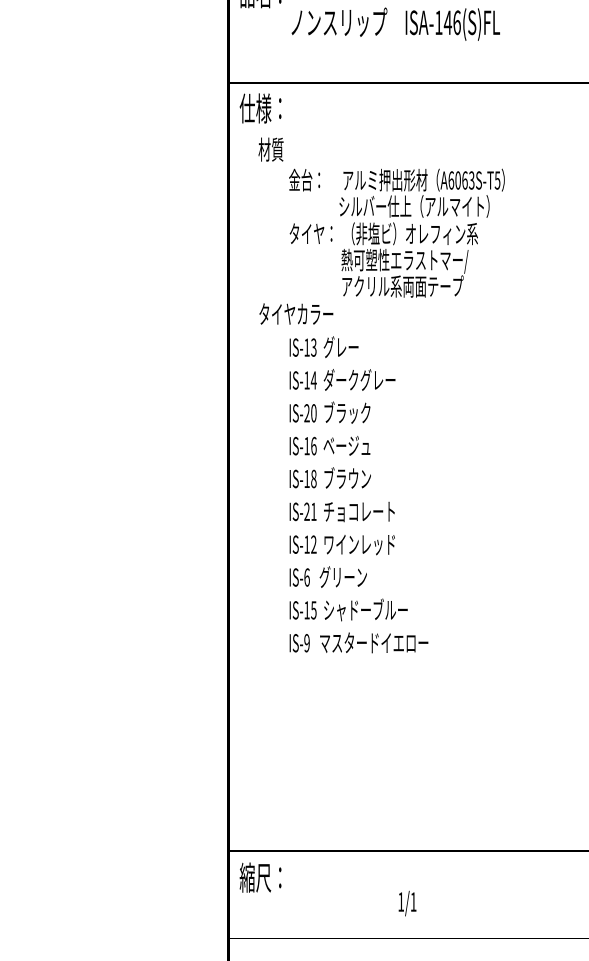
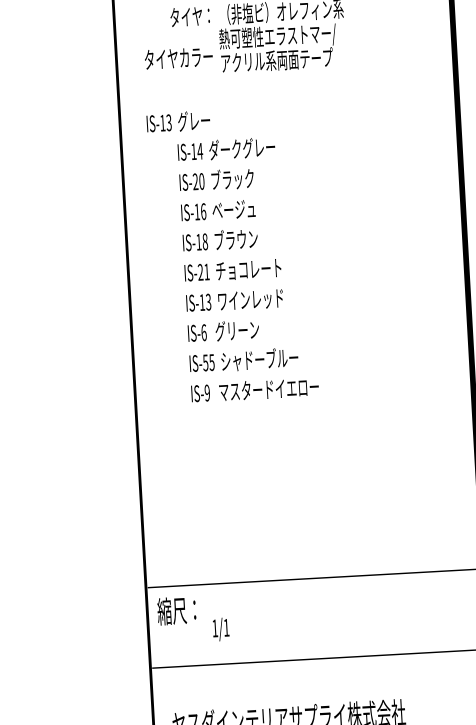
text: (296, 313) -> (178, 57), moved
text: (323, 346) -> (177, 121), moved
text: (313, 544) -> (208, 302), IS-12 -> IS-13
text: (306, 610) -> (205, 363), IS-15 -> IS-55
text: (407, 903) -> (221, 629), moved

